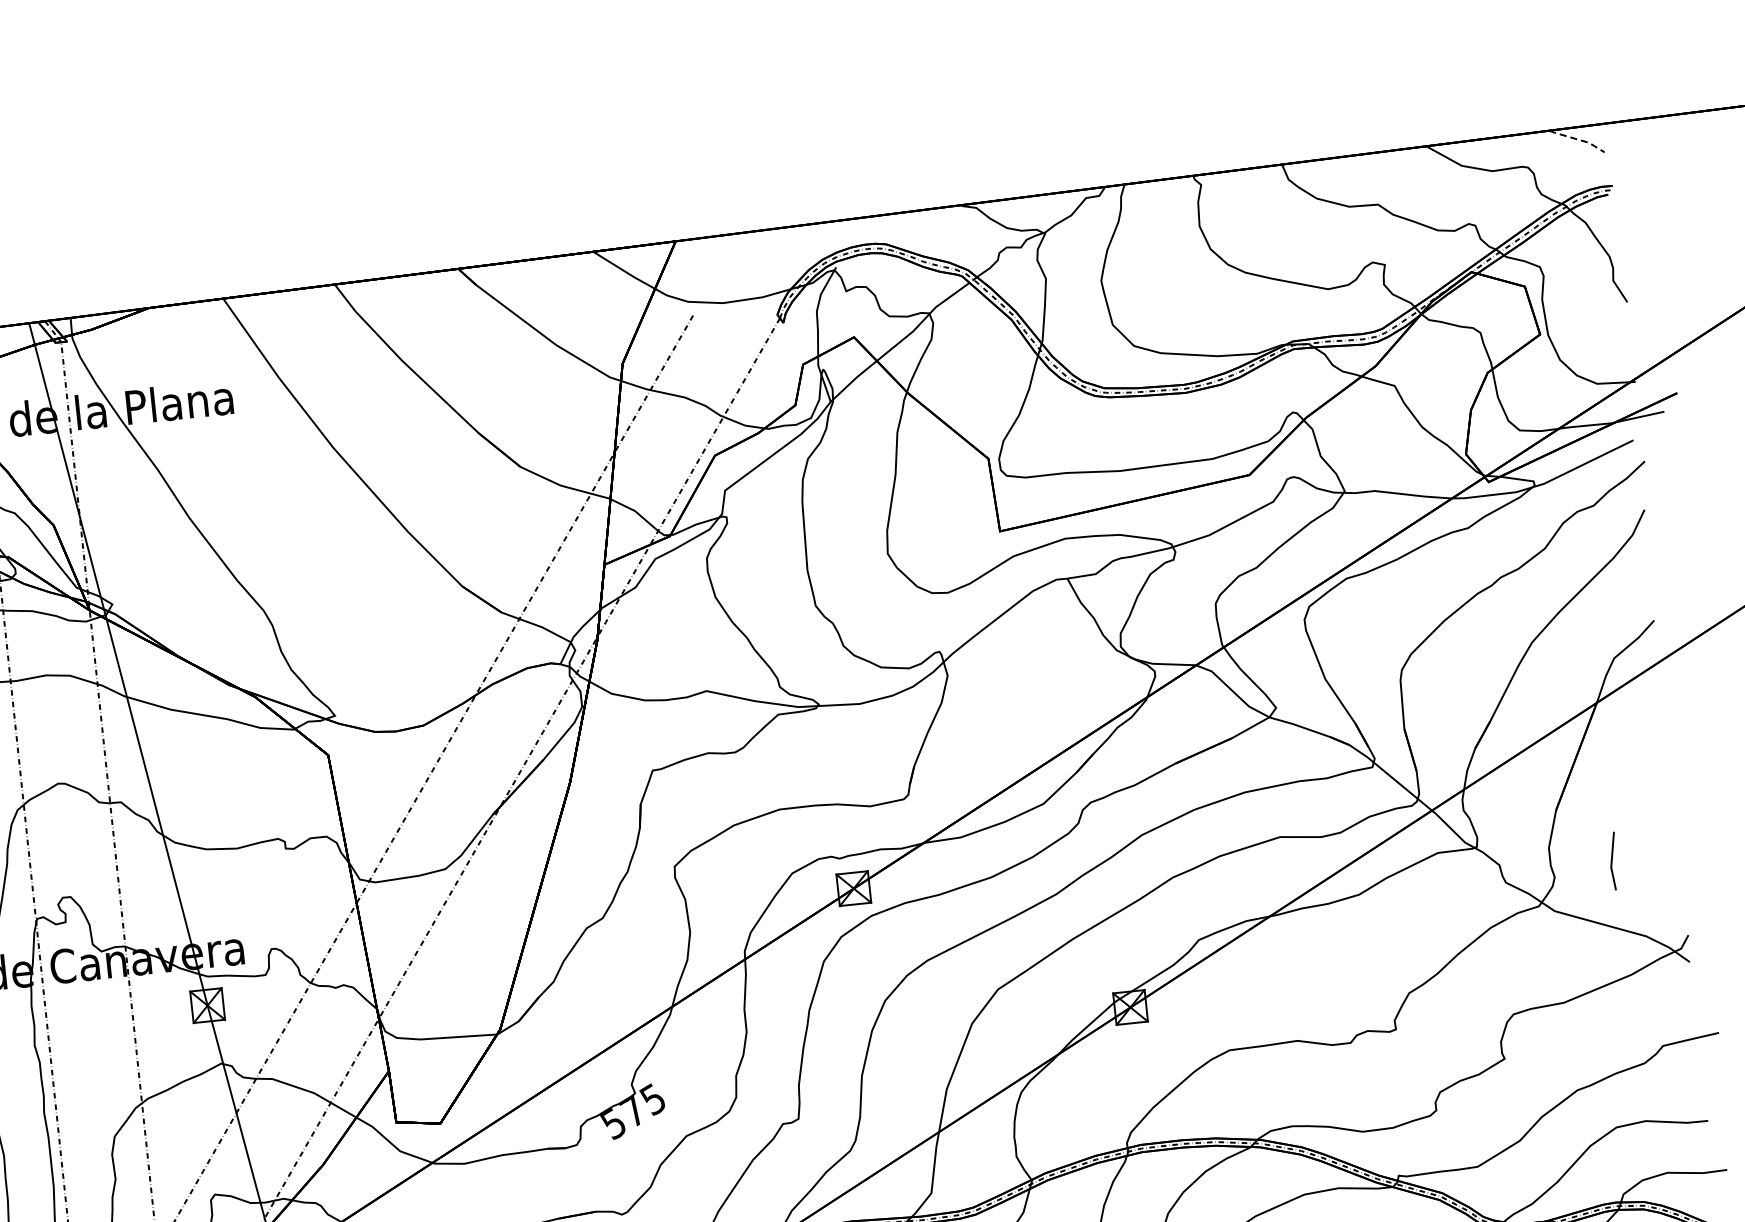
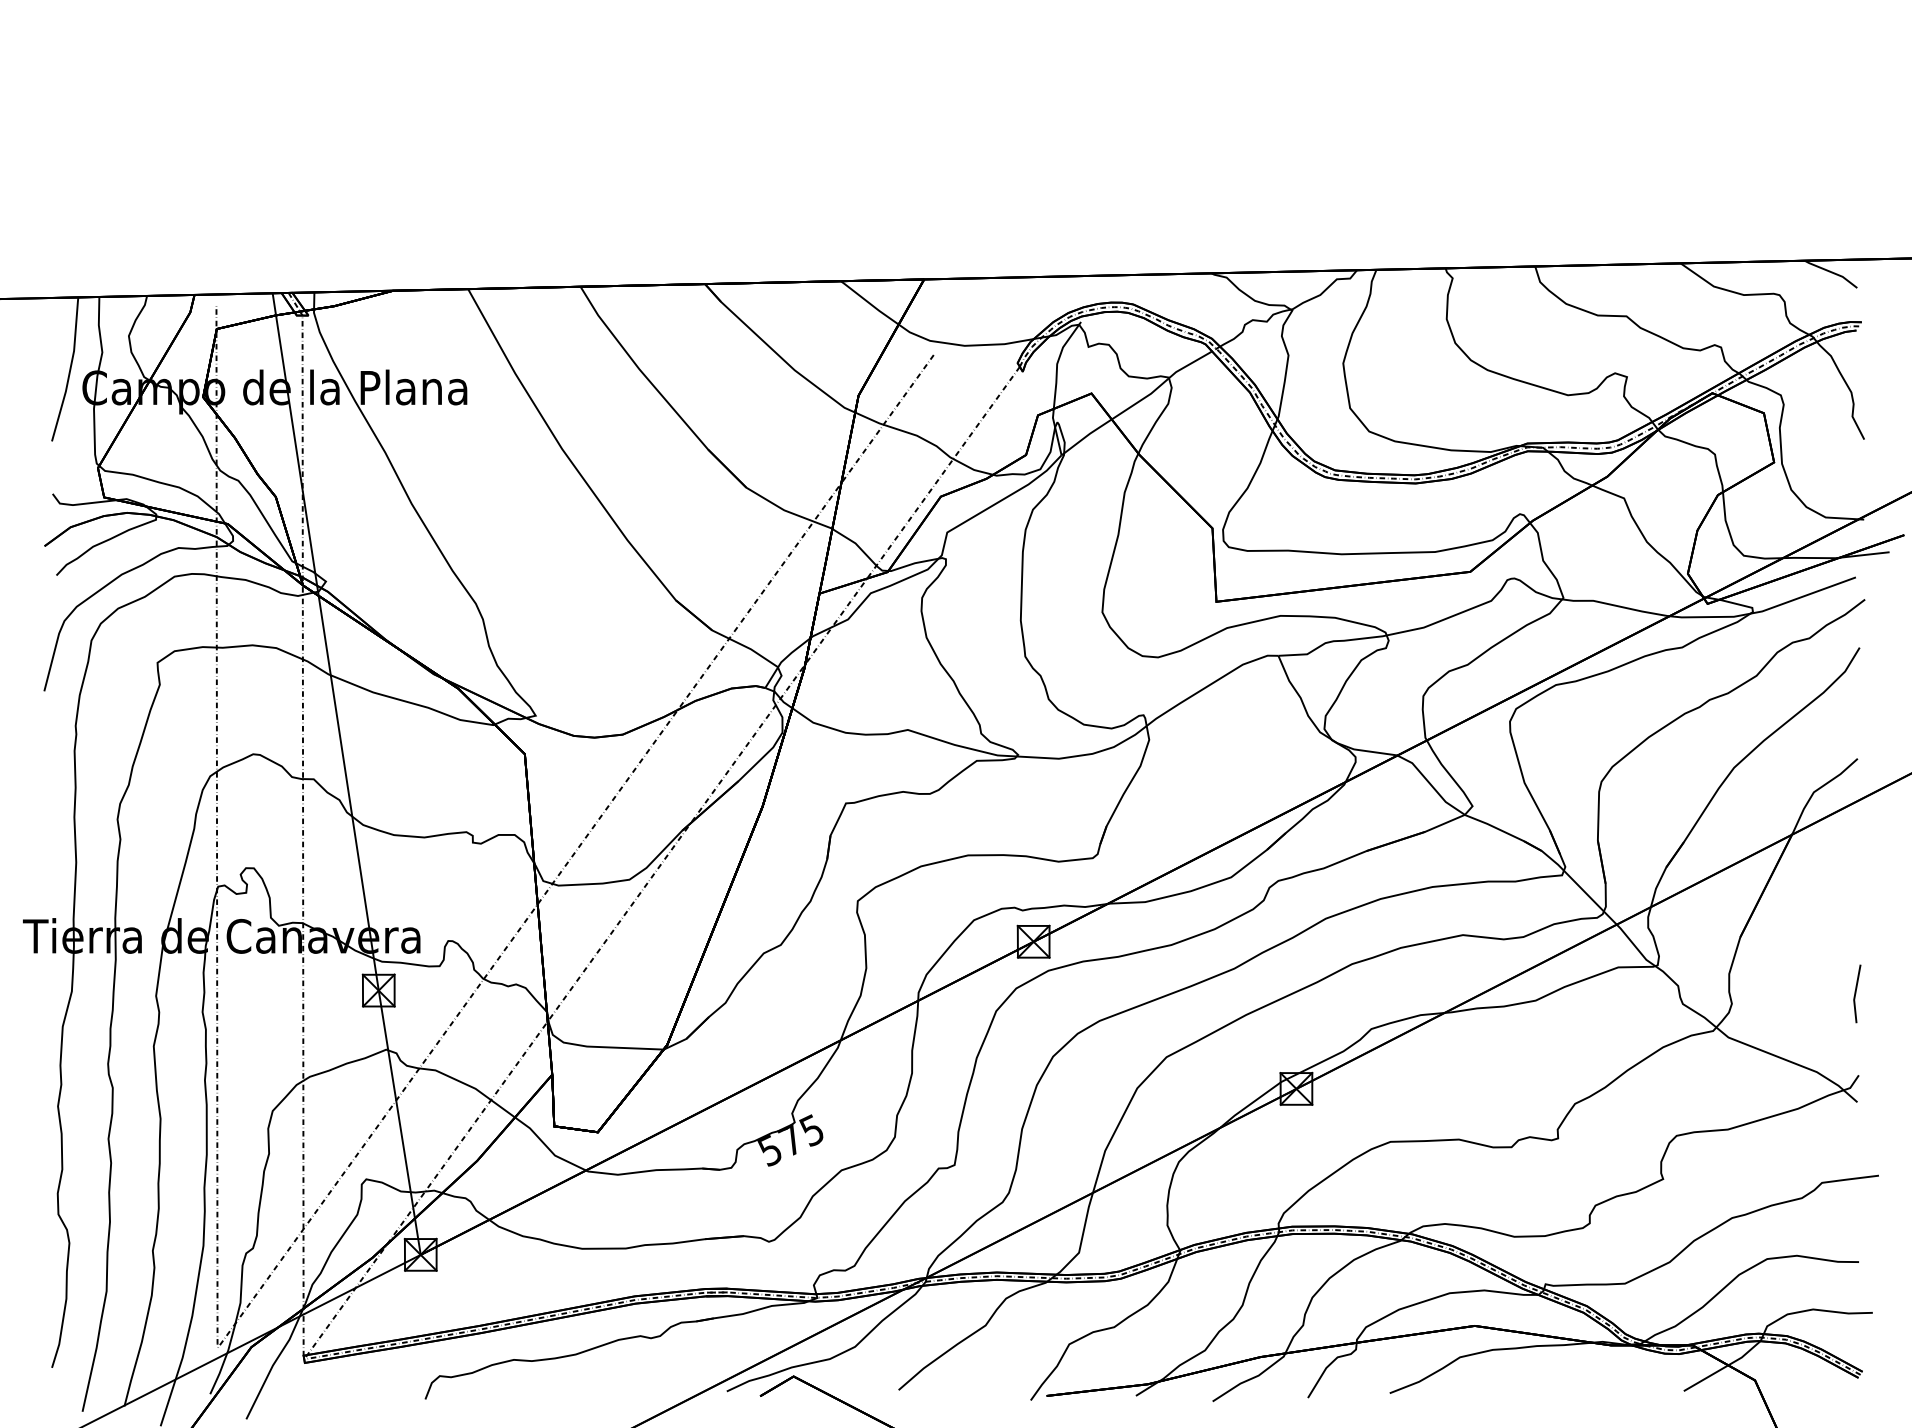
line: (1577, 139) -> (1831, 272), dashed -> solid
line: (1612, 860) -> (1856, 993), moved

